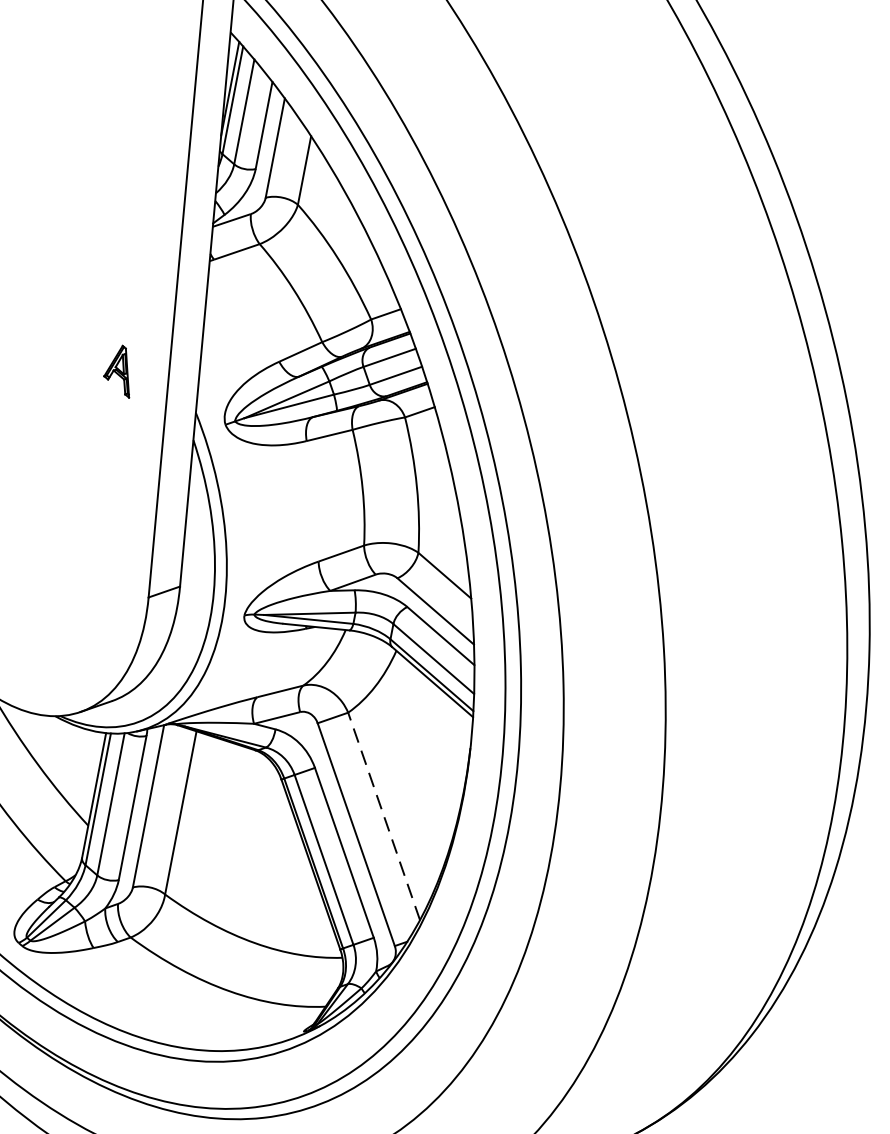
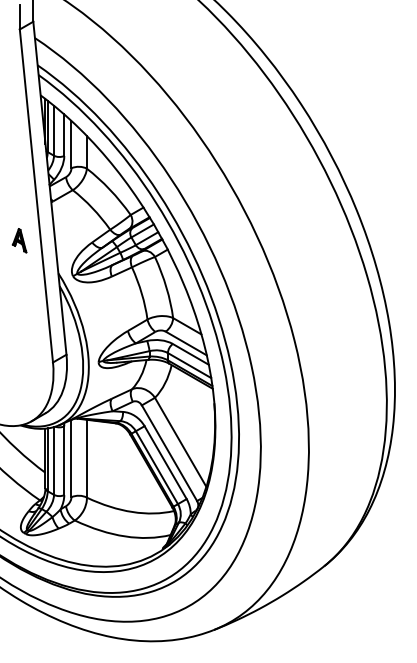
part: (119, 370) -> (19, 240), moved
line: (384, 814) -> (180, 441), dashed -> solid

